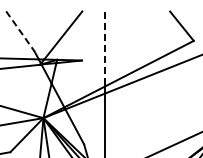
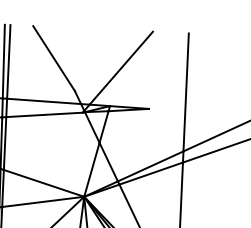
line: (20, 31) -> (54, 58), dashed -> solid
line: (105, 49) -> (186, 93), dashed -> solid

